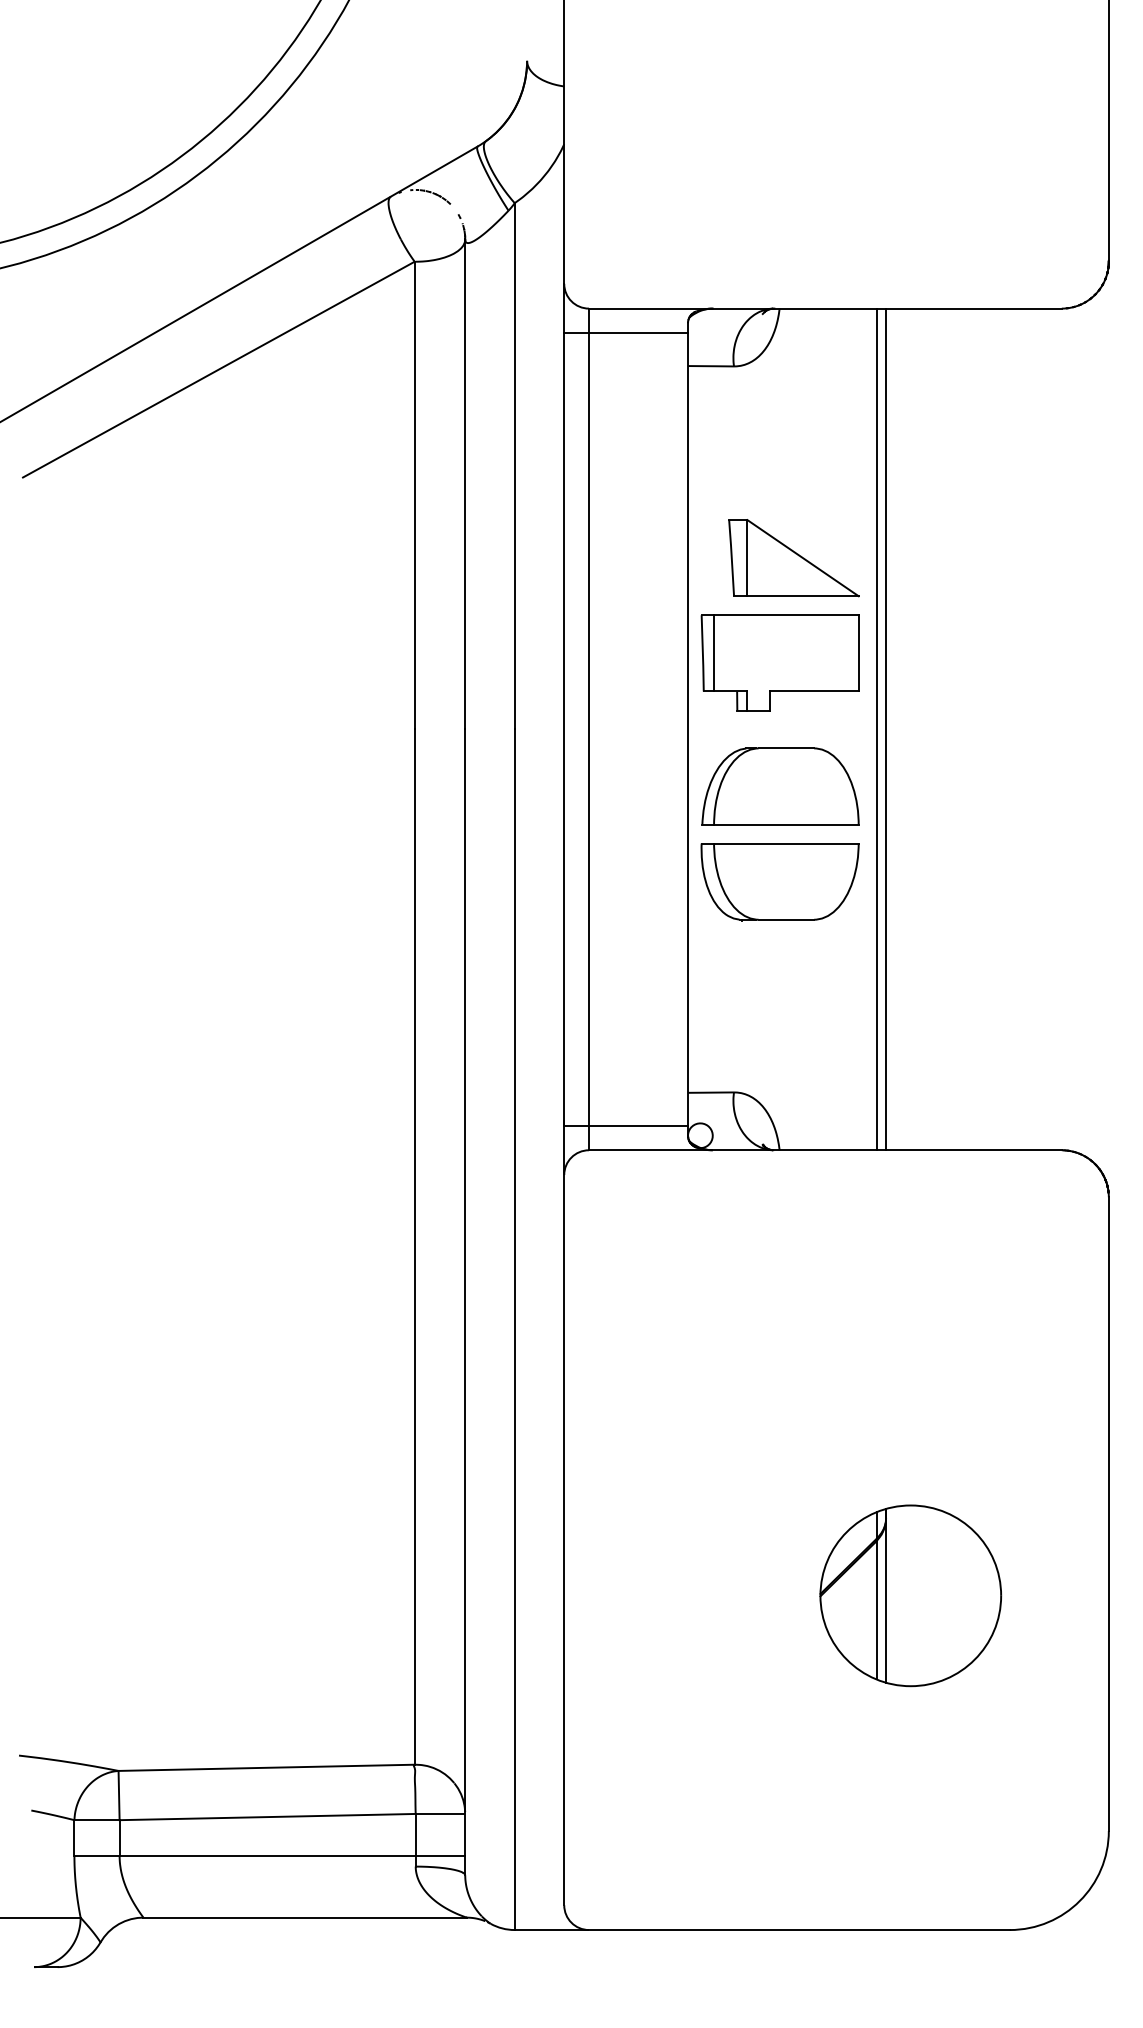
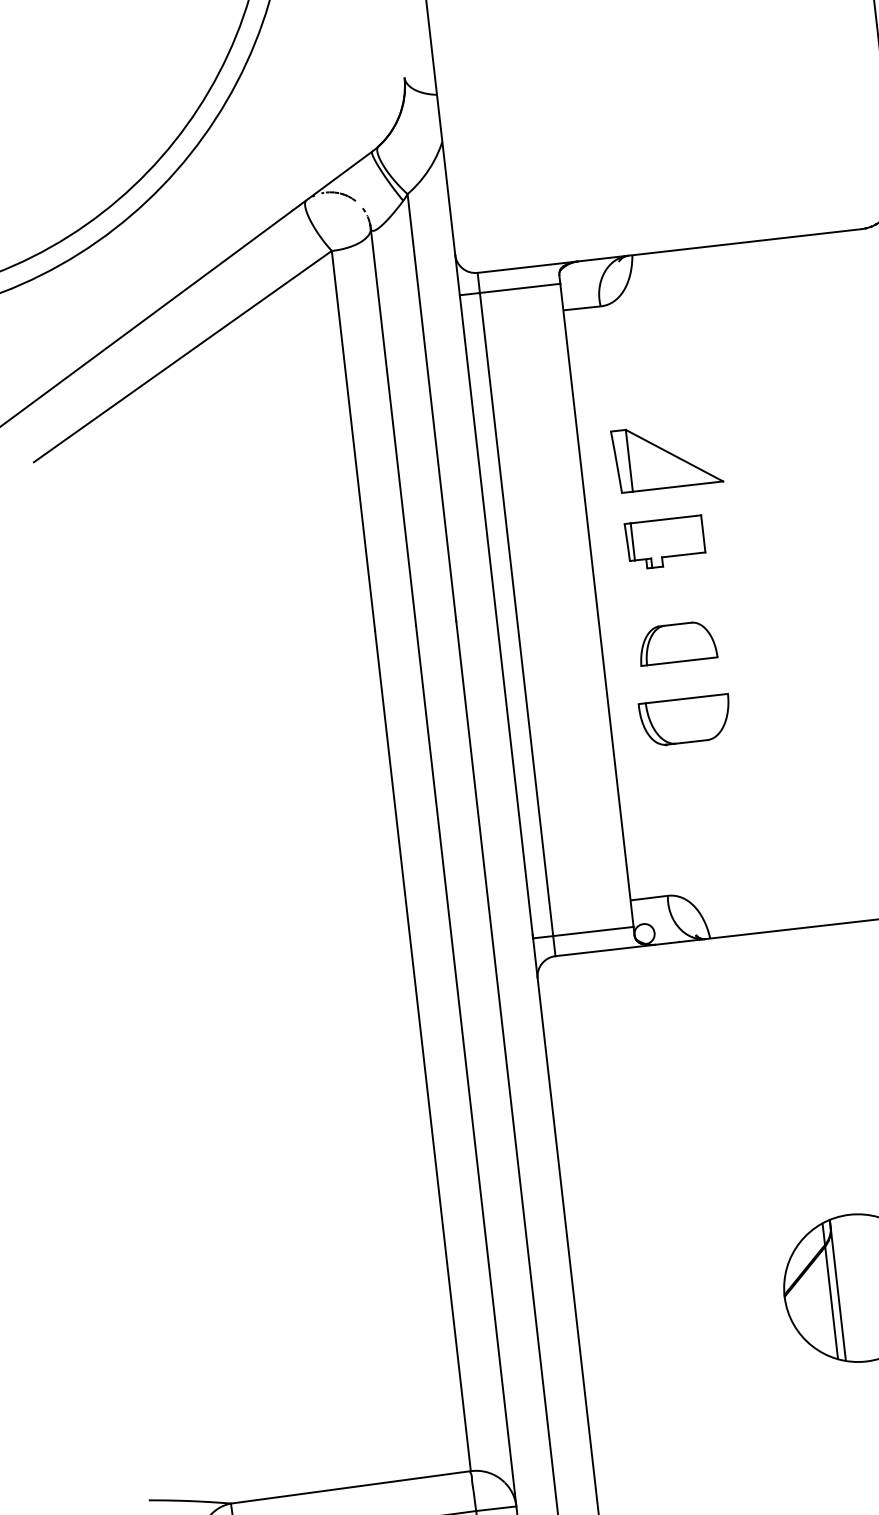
part: (779, 662) -> (665, 542), size x0.6
line: (876, 729) -> (749, 587), removed
line: (886, 729) -> (758, 587), removed
part: (780, 786) -> (677, 643), size x0.6
part: (779, 882) -> (685, 721), size x0.7

